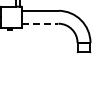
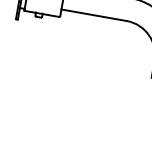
line: (40, 23) -> (95, 14), dashed -> solid

